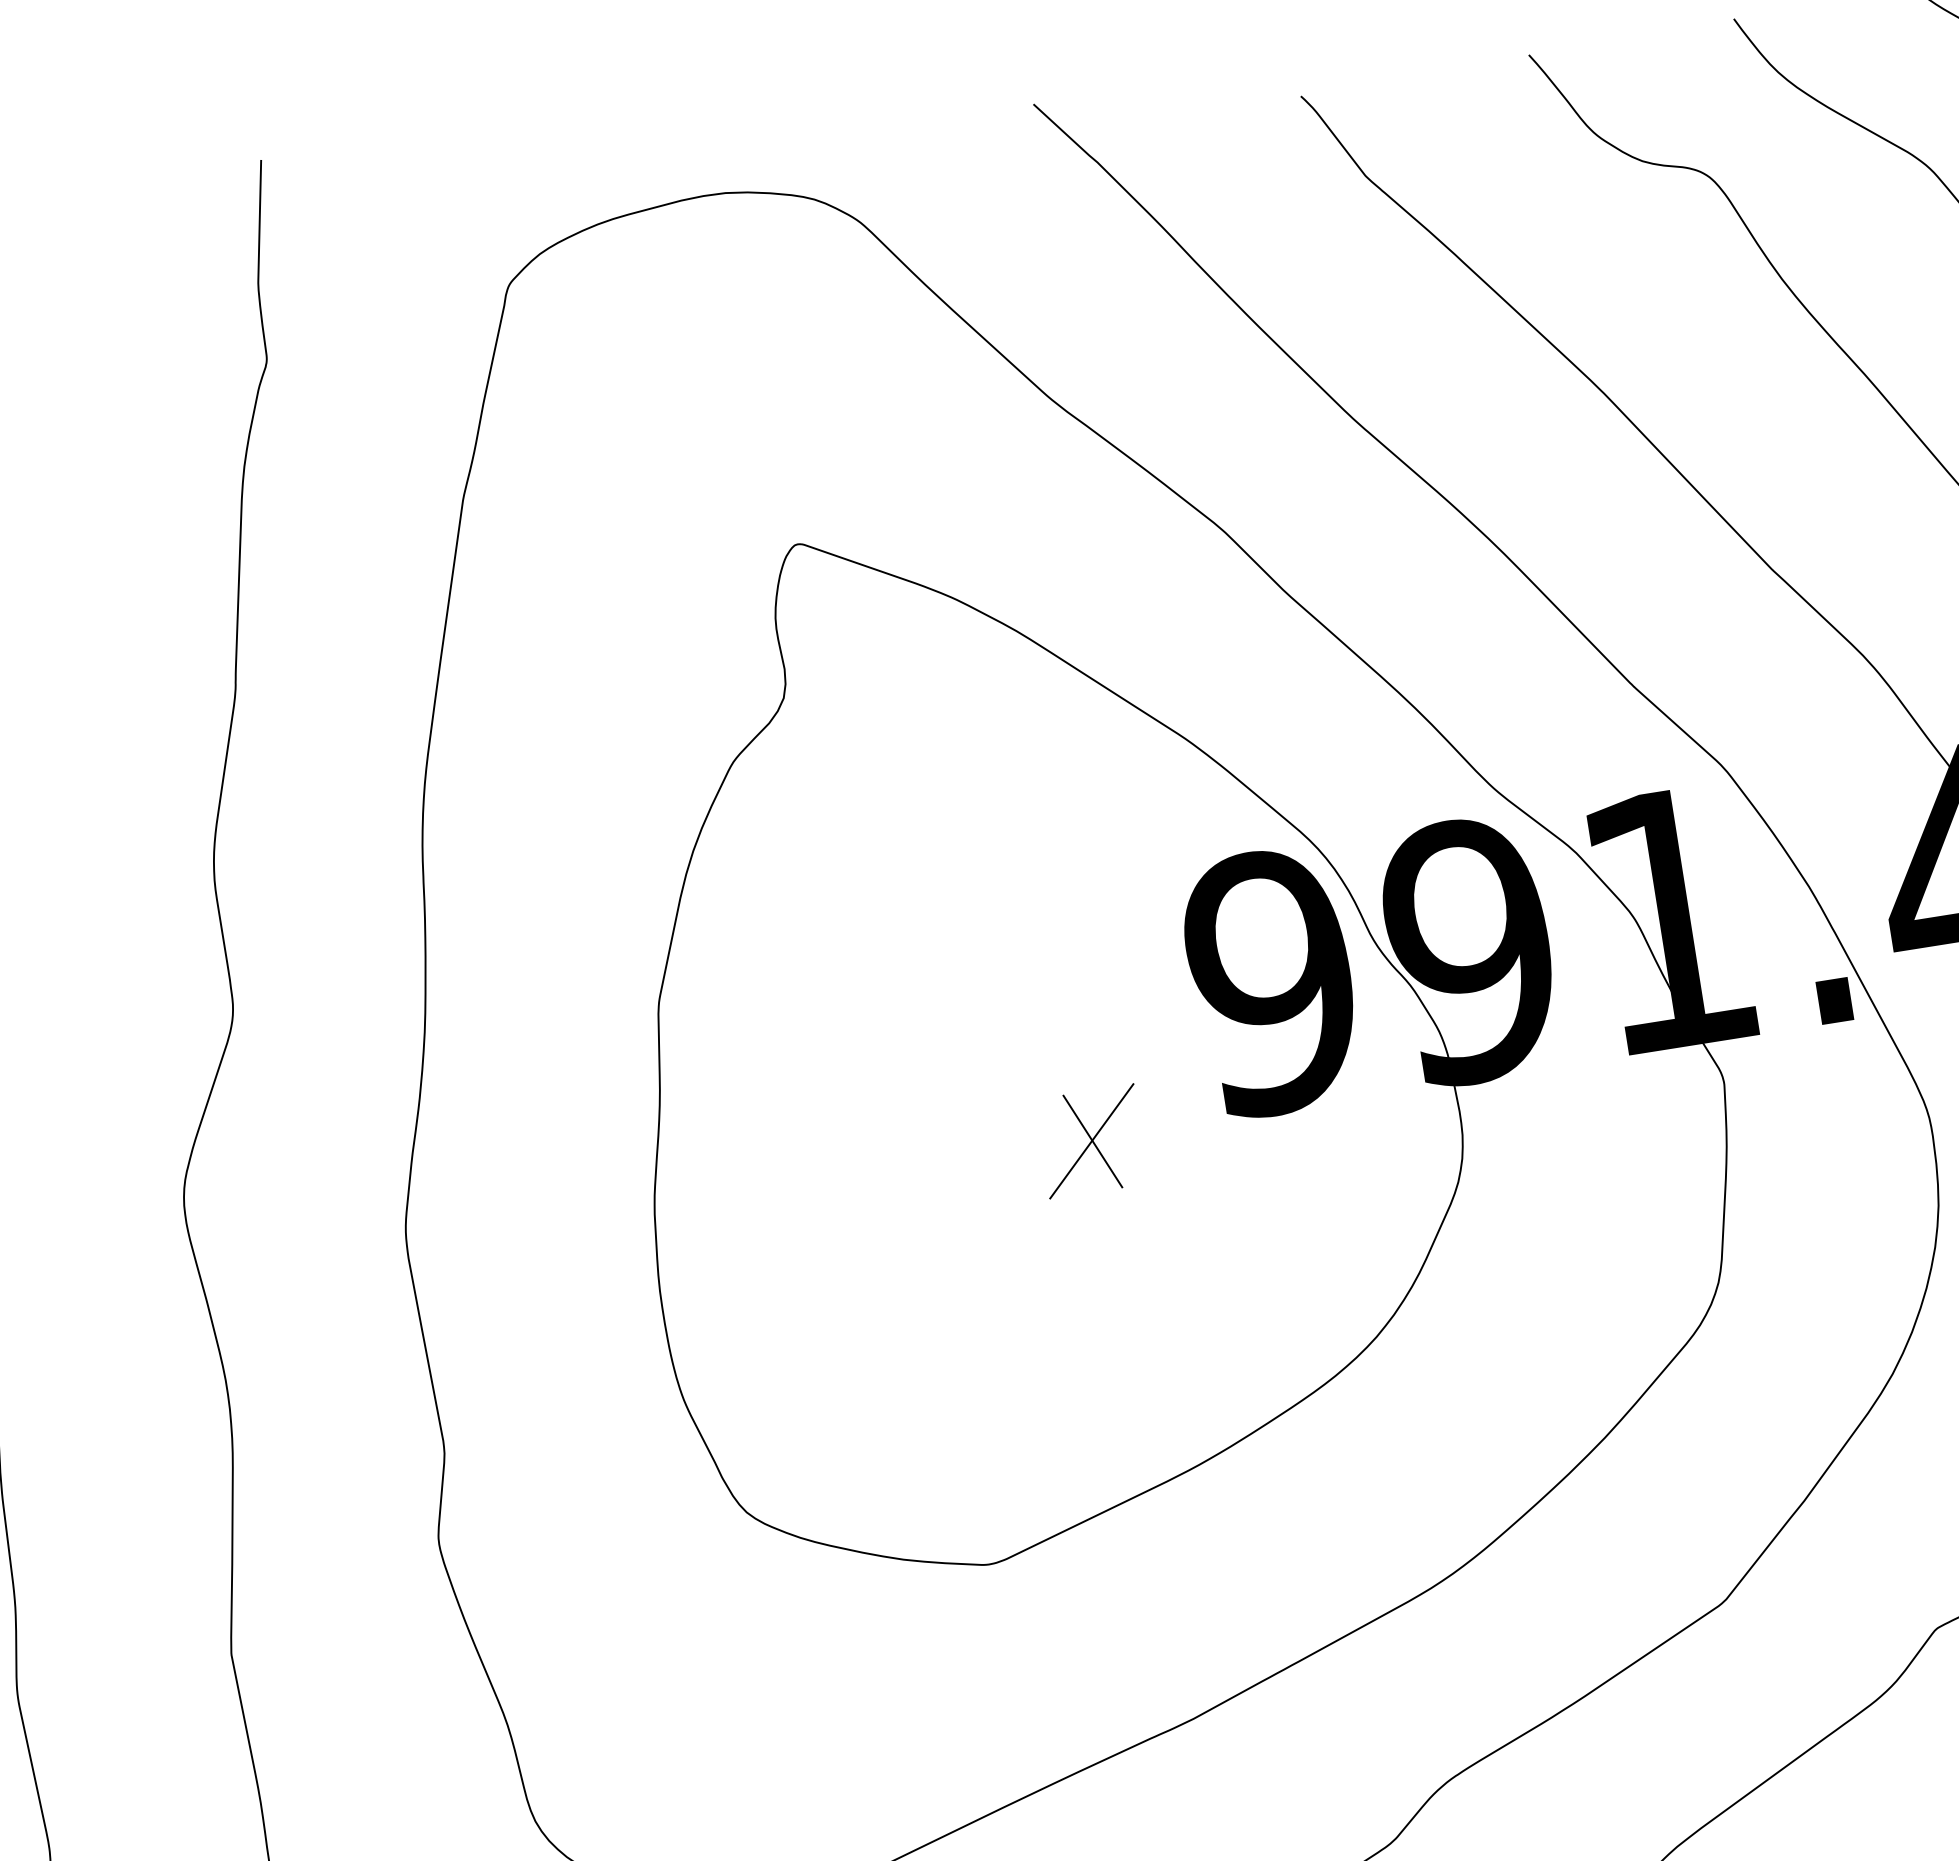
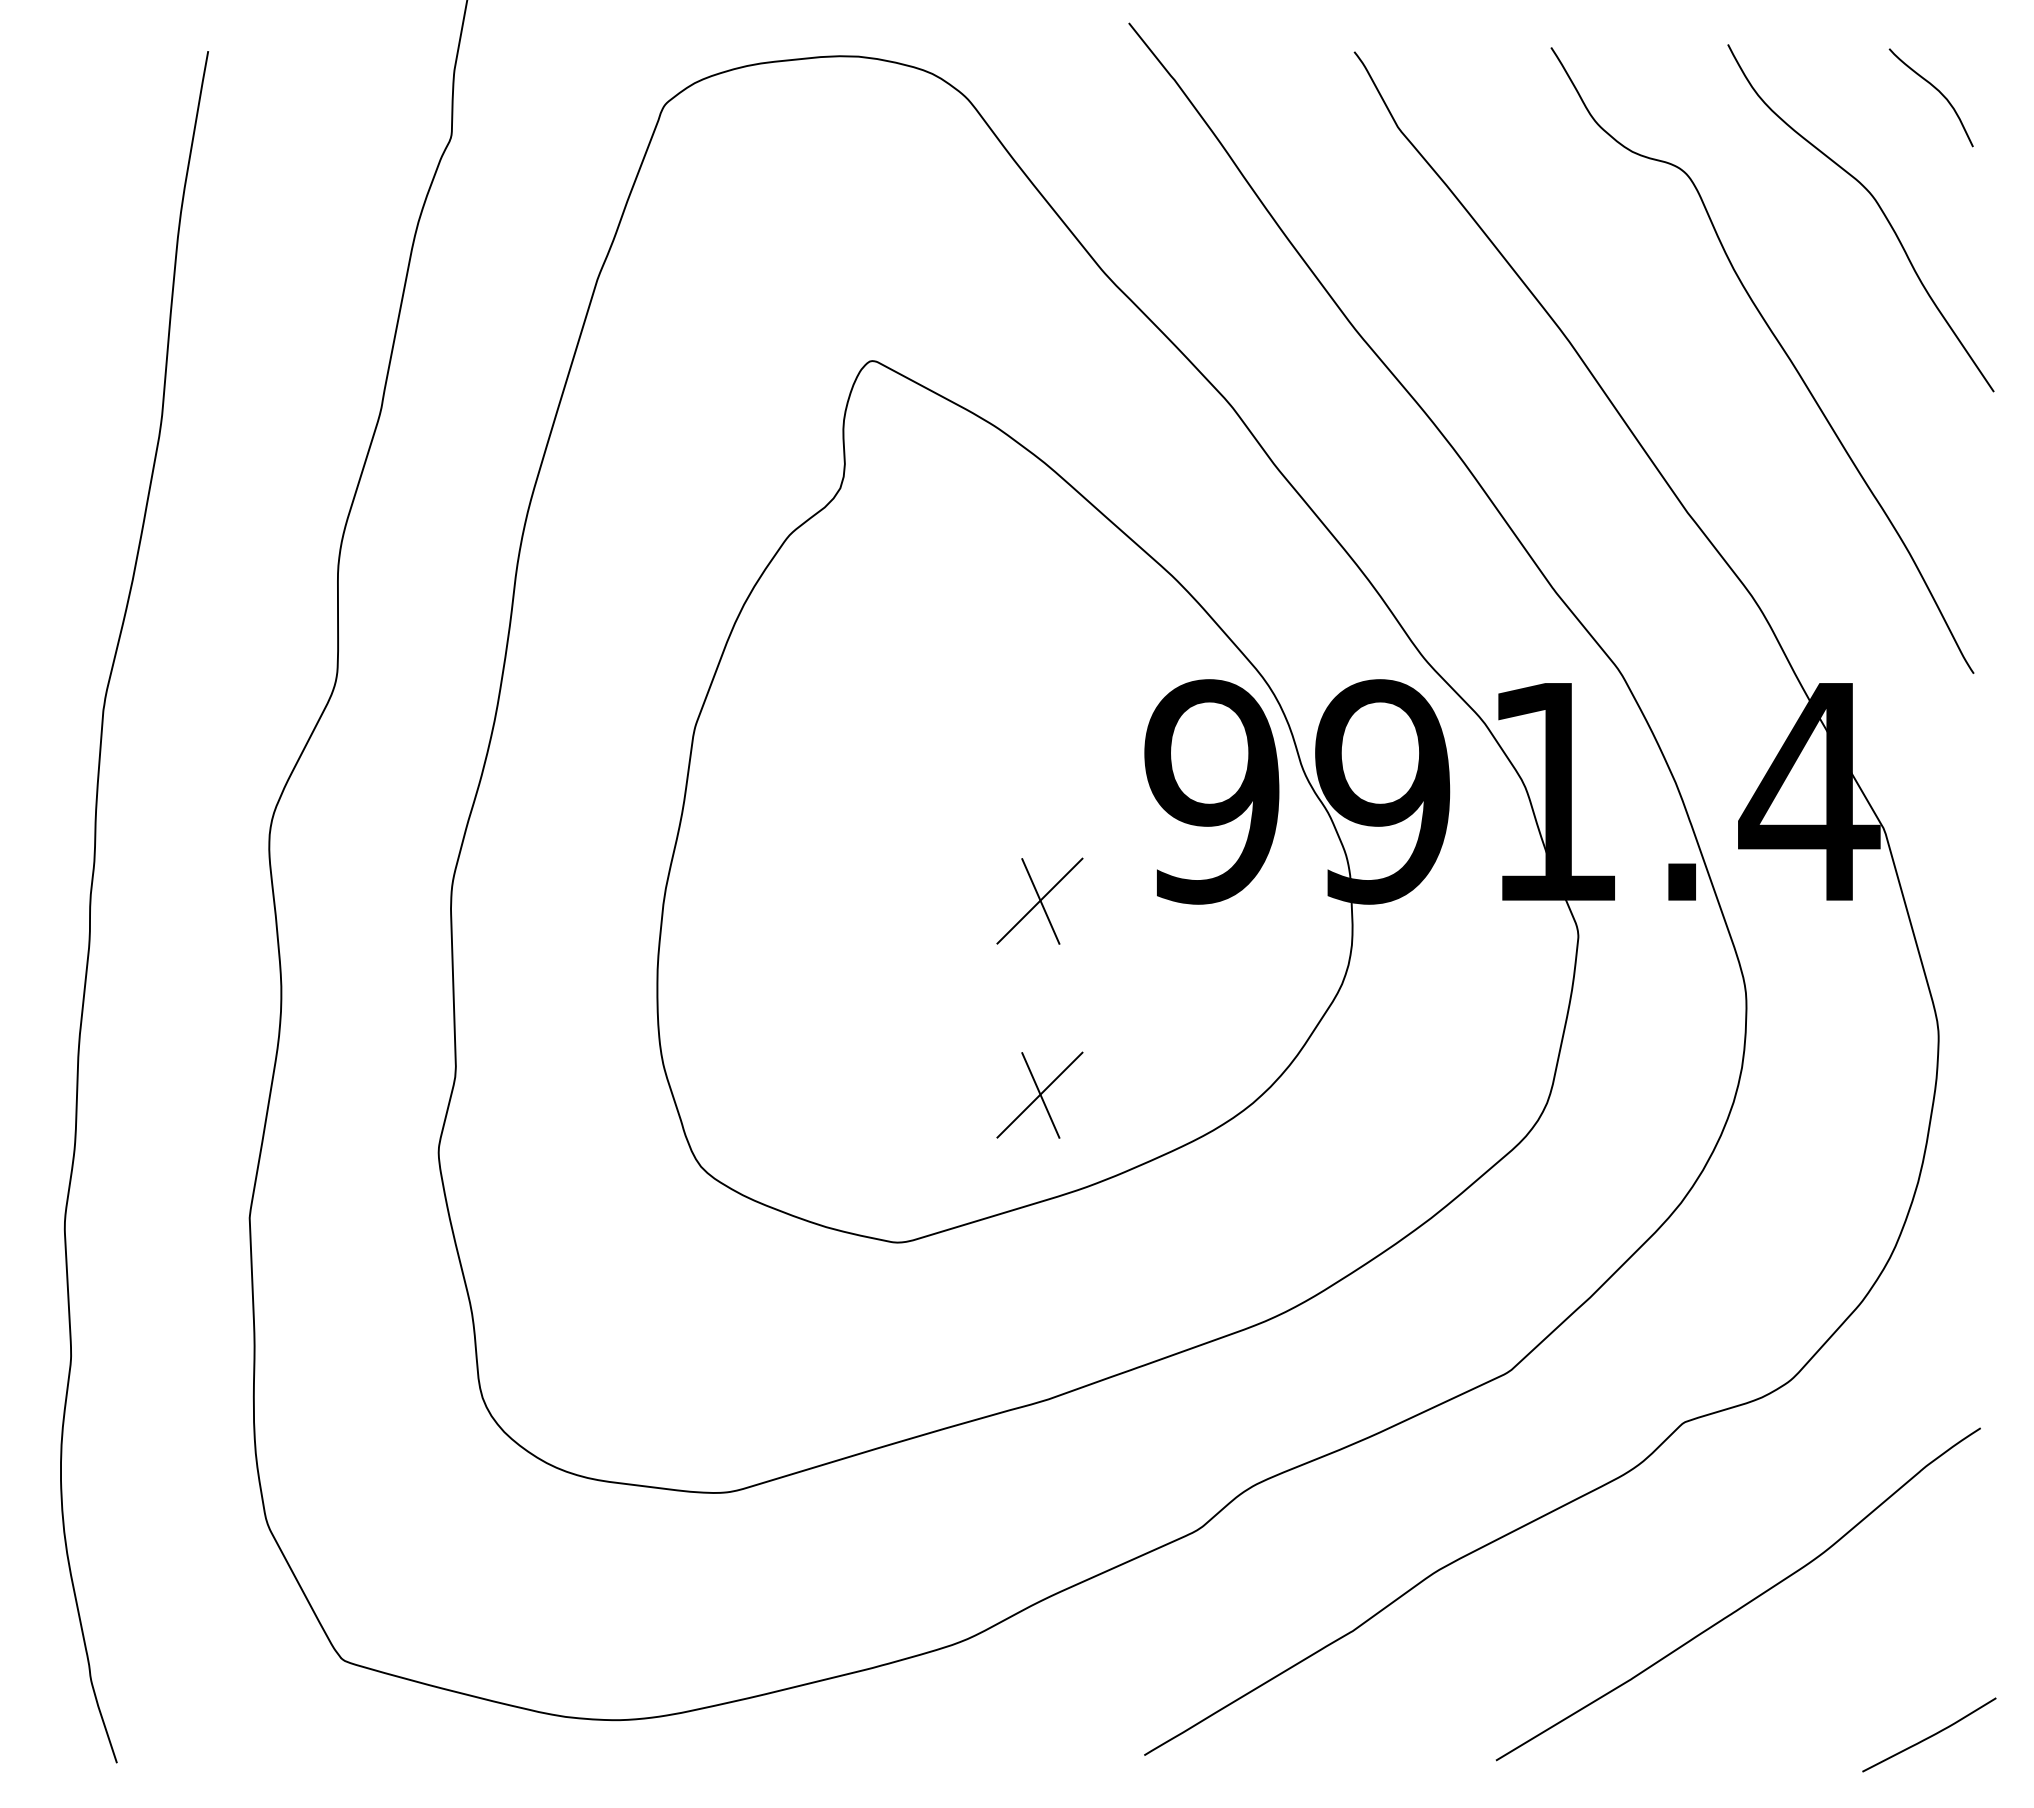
part: (1126, 1366) -> (1039, 1094), added

